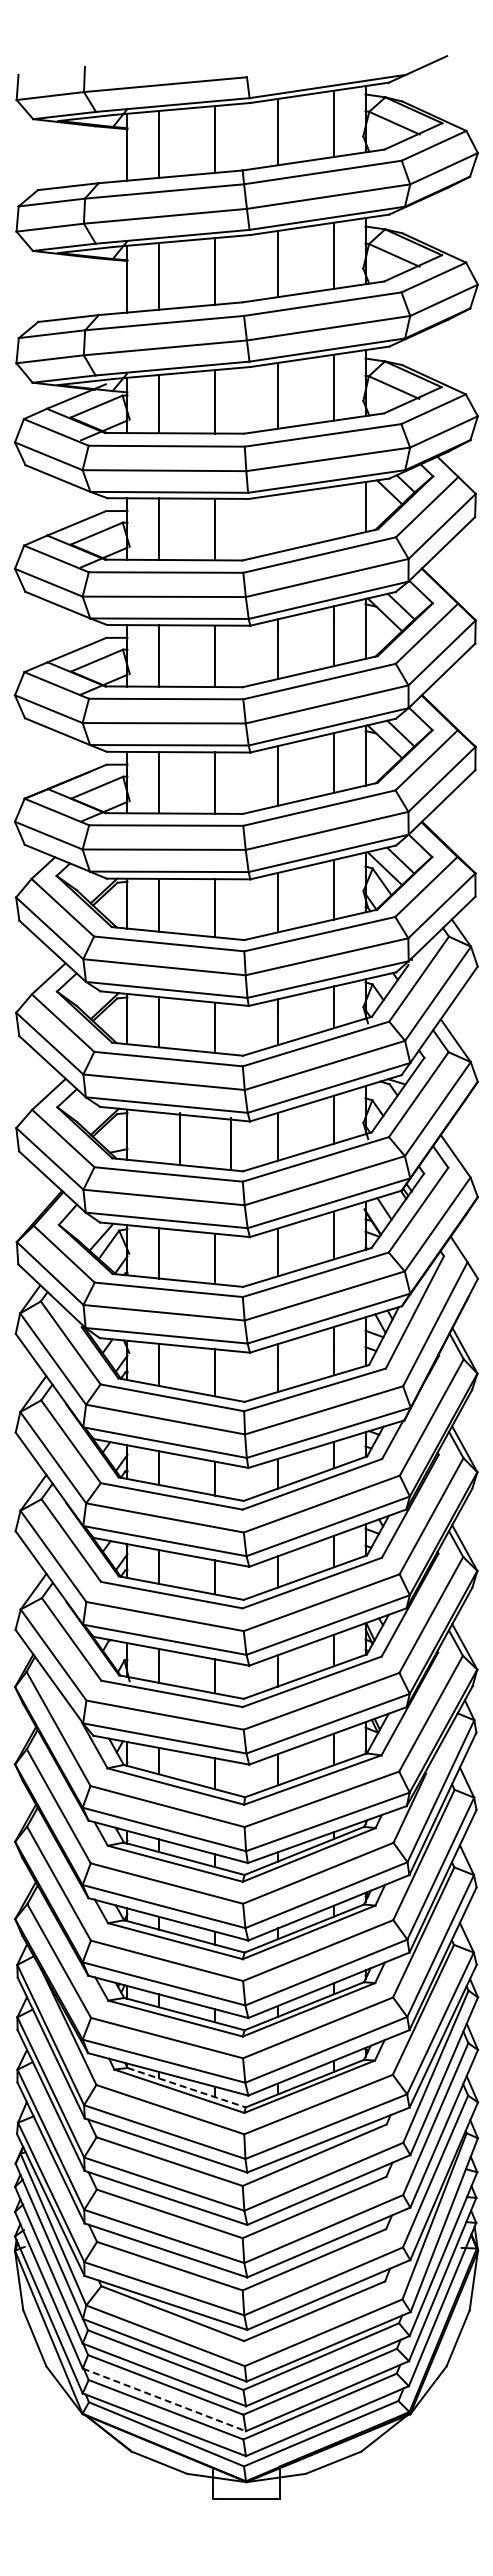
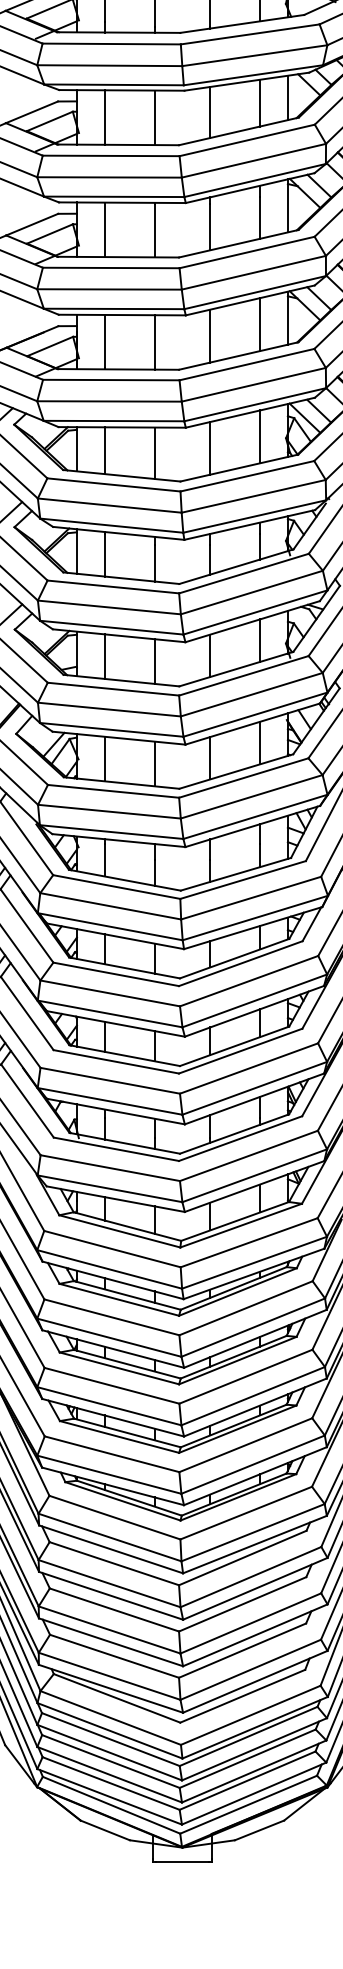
line: (334, 512) -> (260, 102), added
line: (277, 523) -> (209, 112), added
line: (179, 1137) -> (104, 656), moved
line: (231, 1143) -> (154, 661), moved
line: (187, 2087) -> (130, 1498), dashed -> solid
line: (164, 2400) -> (109, 1775), dashed -> solid

